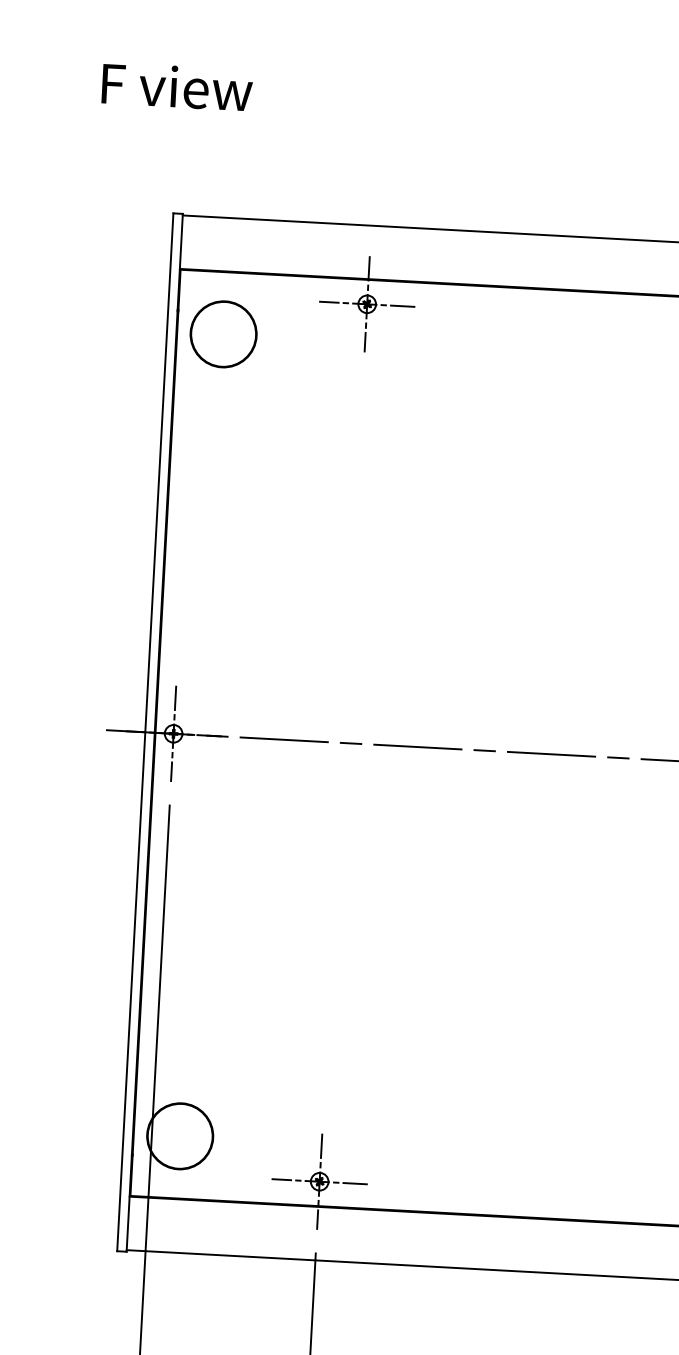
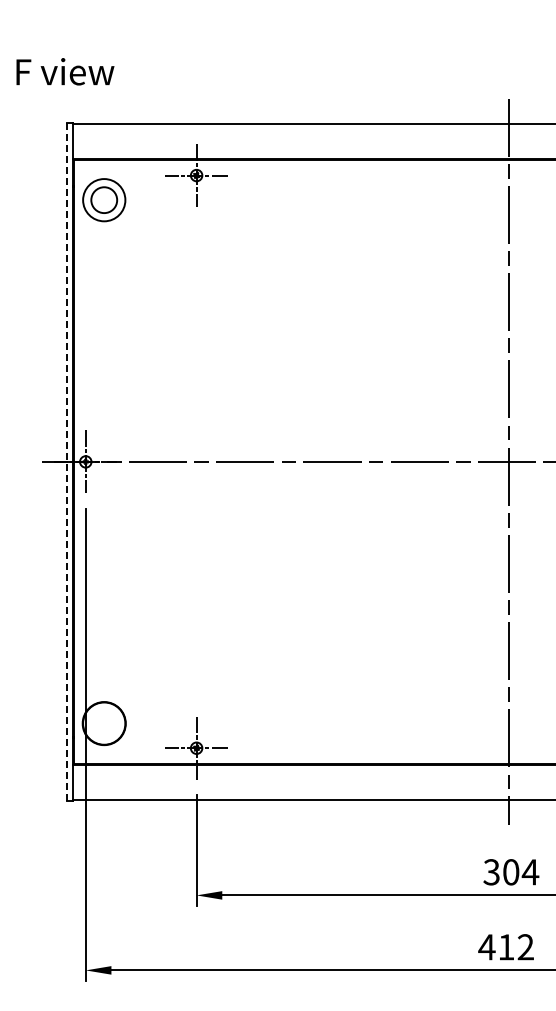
text: (177, 86) -> (65, 71), moved
circle: (222, 333) -> (103, 199), size x0.6
line: (145, 731) -> (67, 461), solid -> dashed

